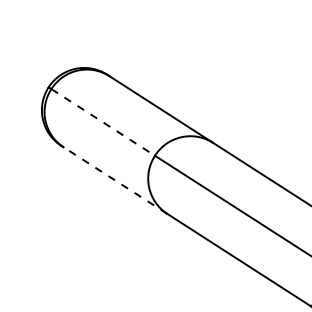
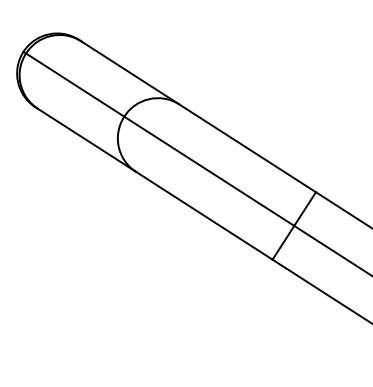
line: (103, 122) -> (75, 85), dashed -> solid
line: (115, 179) -> (86, 139), dashed -> solid

